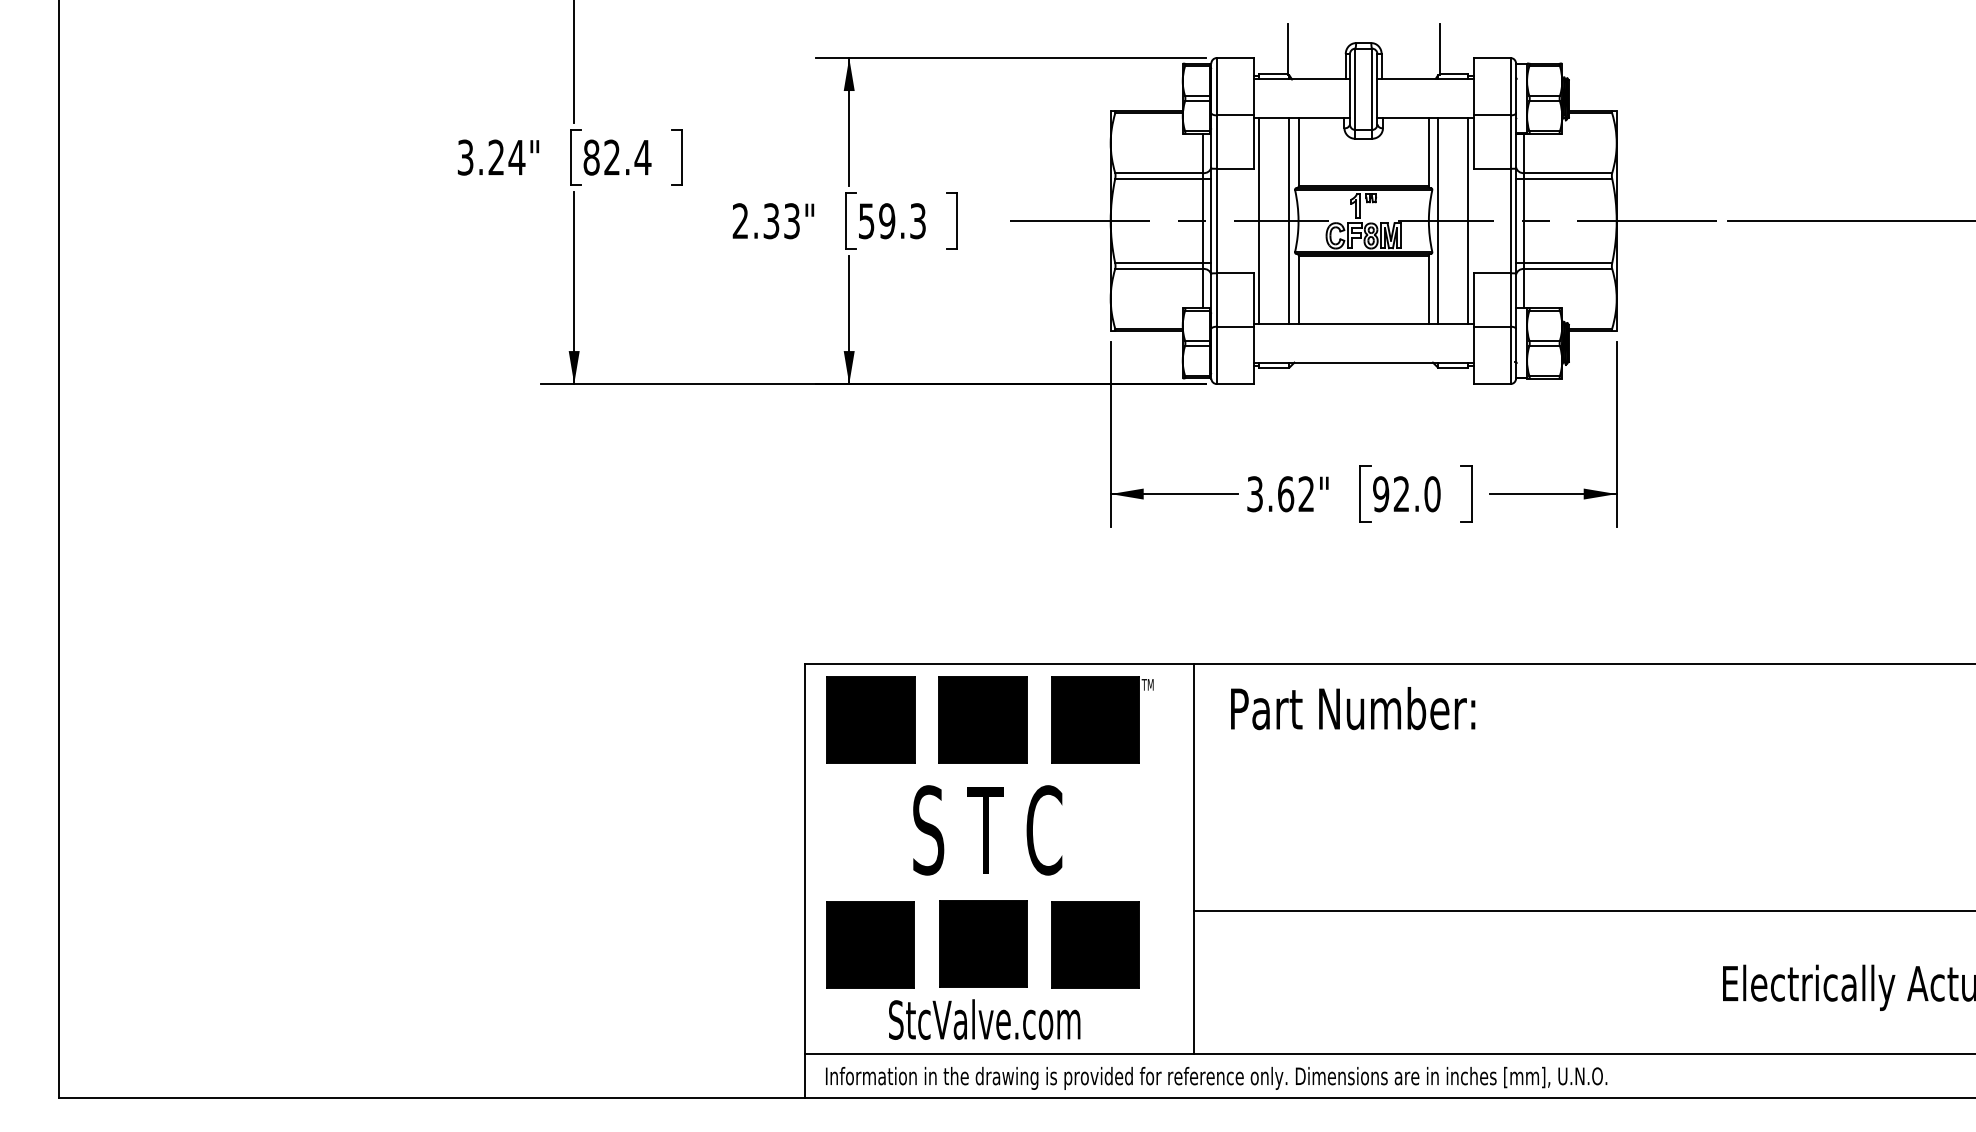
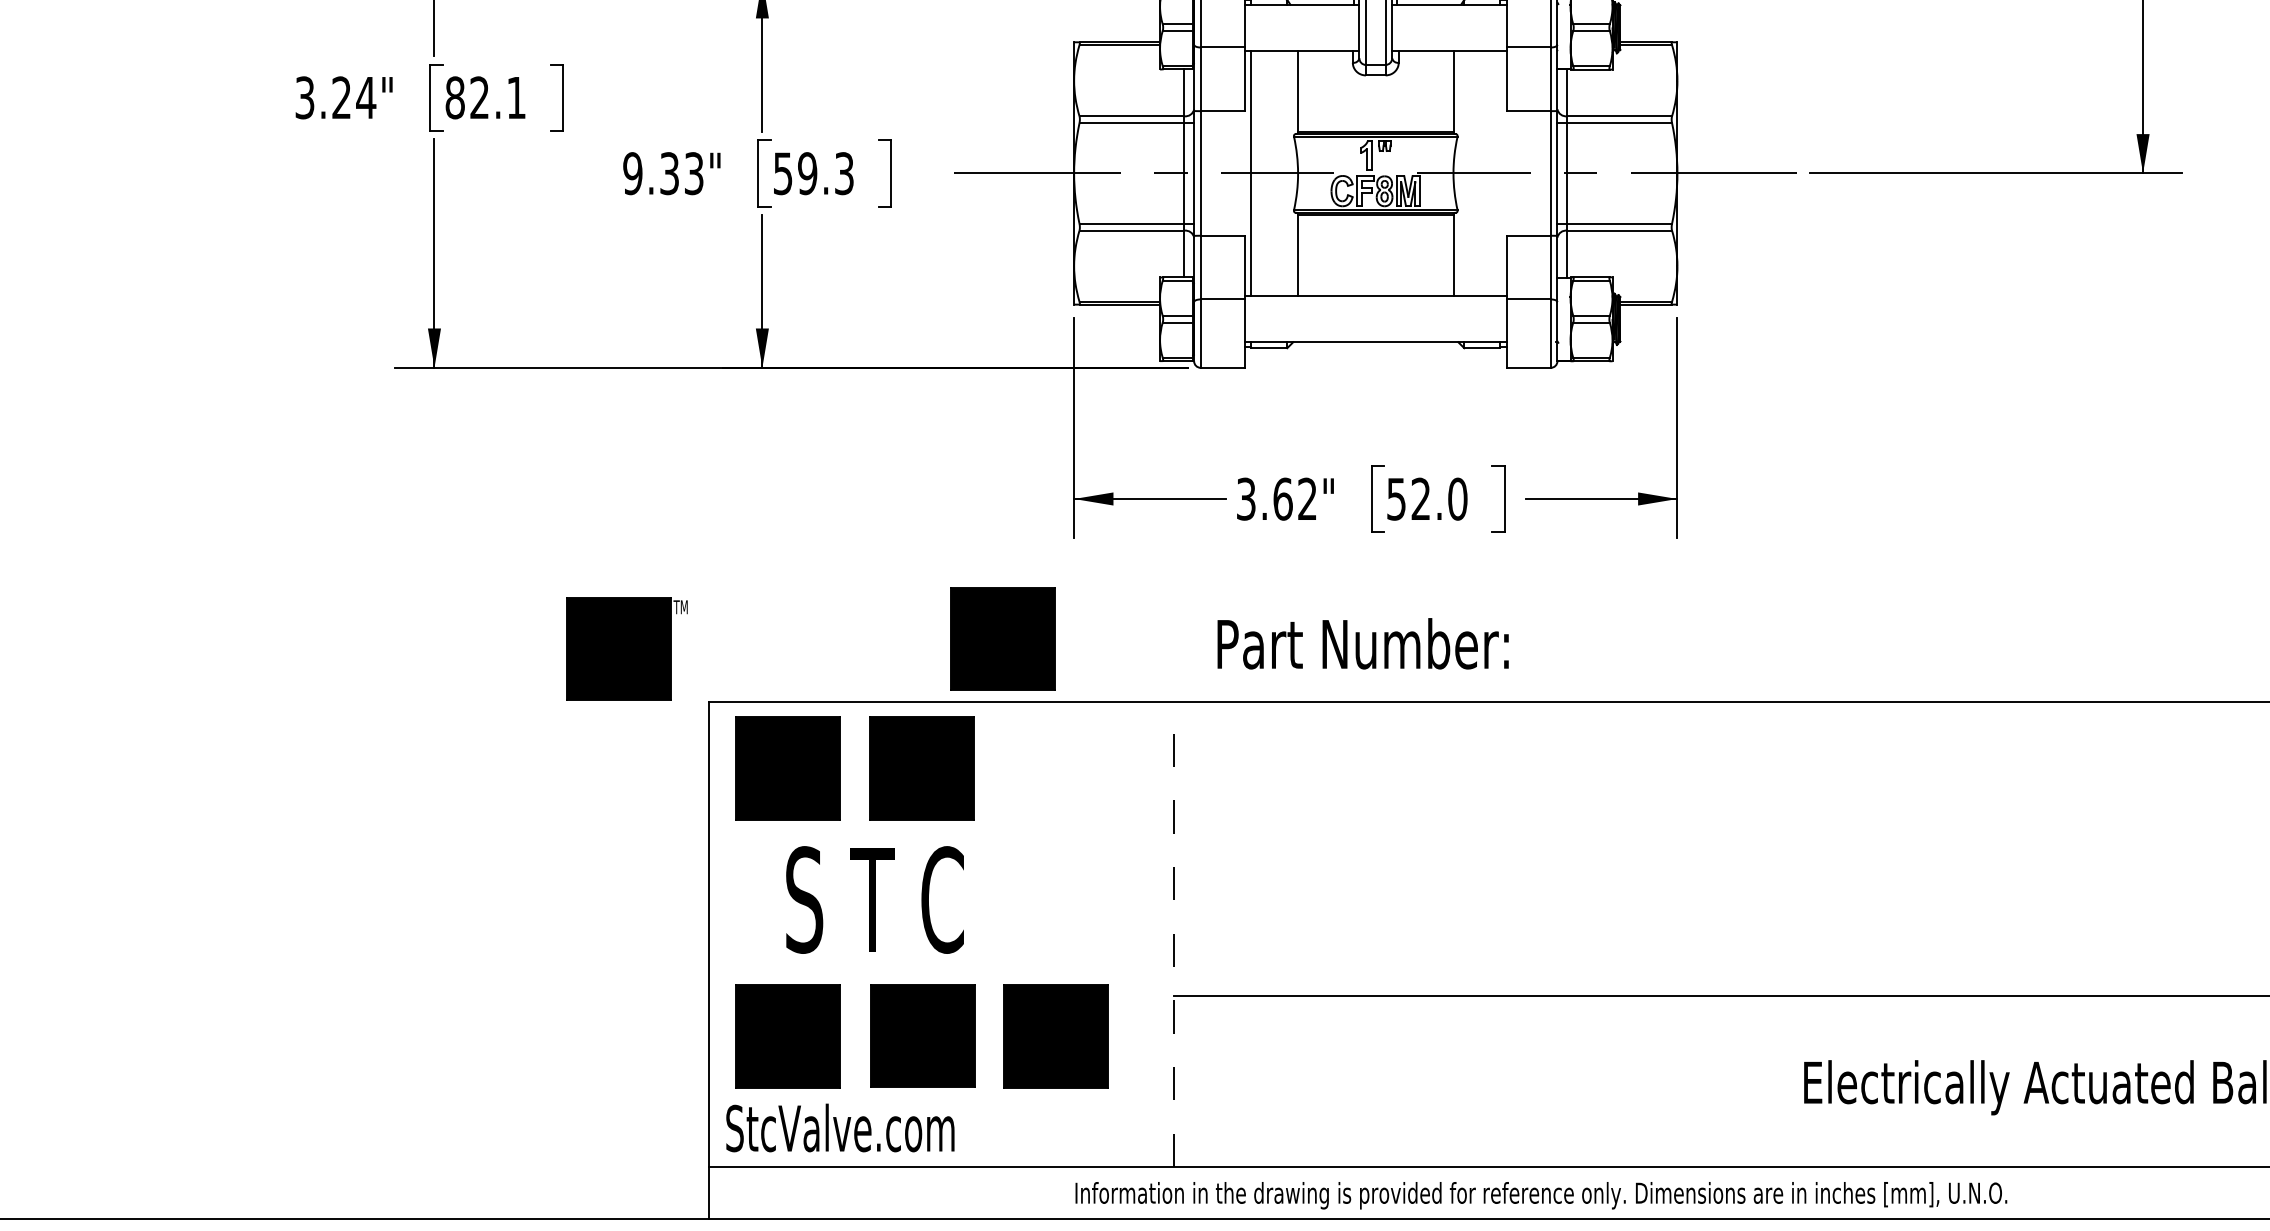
text: (642, 157) -> (515, 97), 82.4 -> 82.1
text: (740, 221) -> (632, 174), 2.33" -> 9.33"
line: (1289, 221) -> (1287, 174), removed
line: (1437, 221) -> (1463, 174), removed
line: (1468, 221) -> (1500, 174), removed
text: (1381, 494) -> (1396, 499), 92.0 -> 52.0
part: (1050, 610) -> (1002, 637), added
text: (1353, 708) -> (1363, 643), moved
part: (1102, 719) -> (626, 648), moved
text: (987, 830) -> (874, 900), moved
line: (1194, 858) -> (1174, 933), solid -> dashed
text: (984, 1019) -> (840, 1127), moved
text: (1216, 1077) -> (1541, 1194), moved

